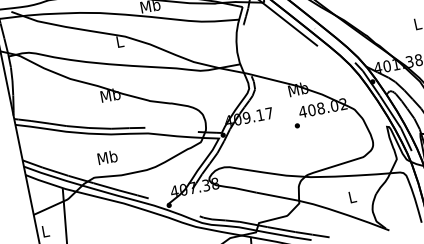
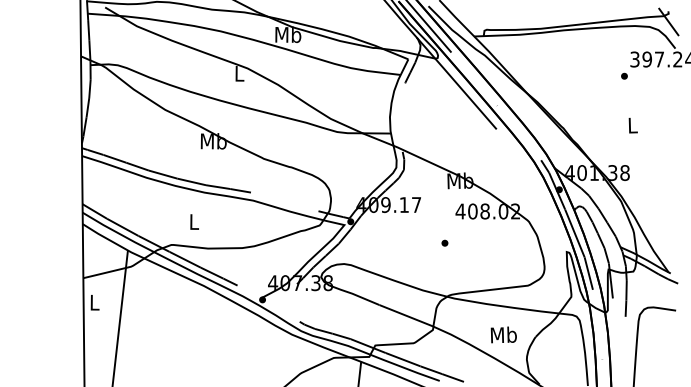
part: (296, 125) -> (444, 242), moved
text: (107, 157) -> (194, 221), Mb -> L
text: (352, 196) -> (503, 334), L -> Mb

